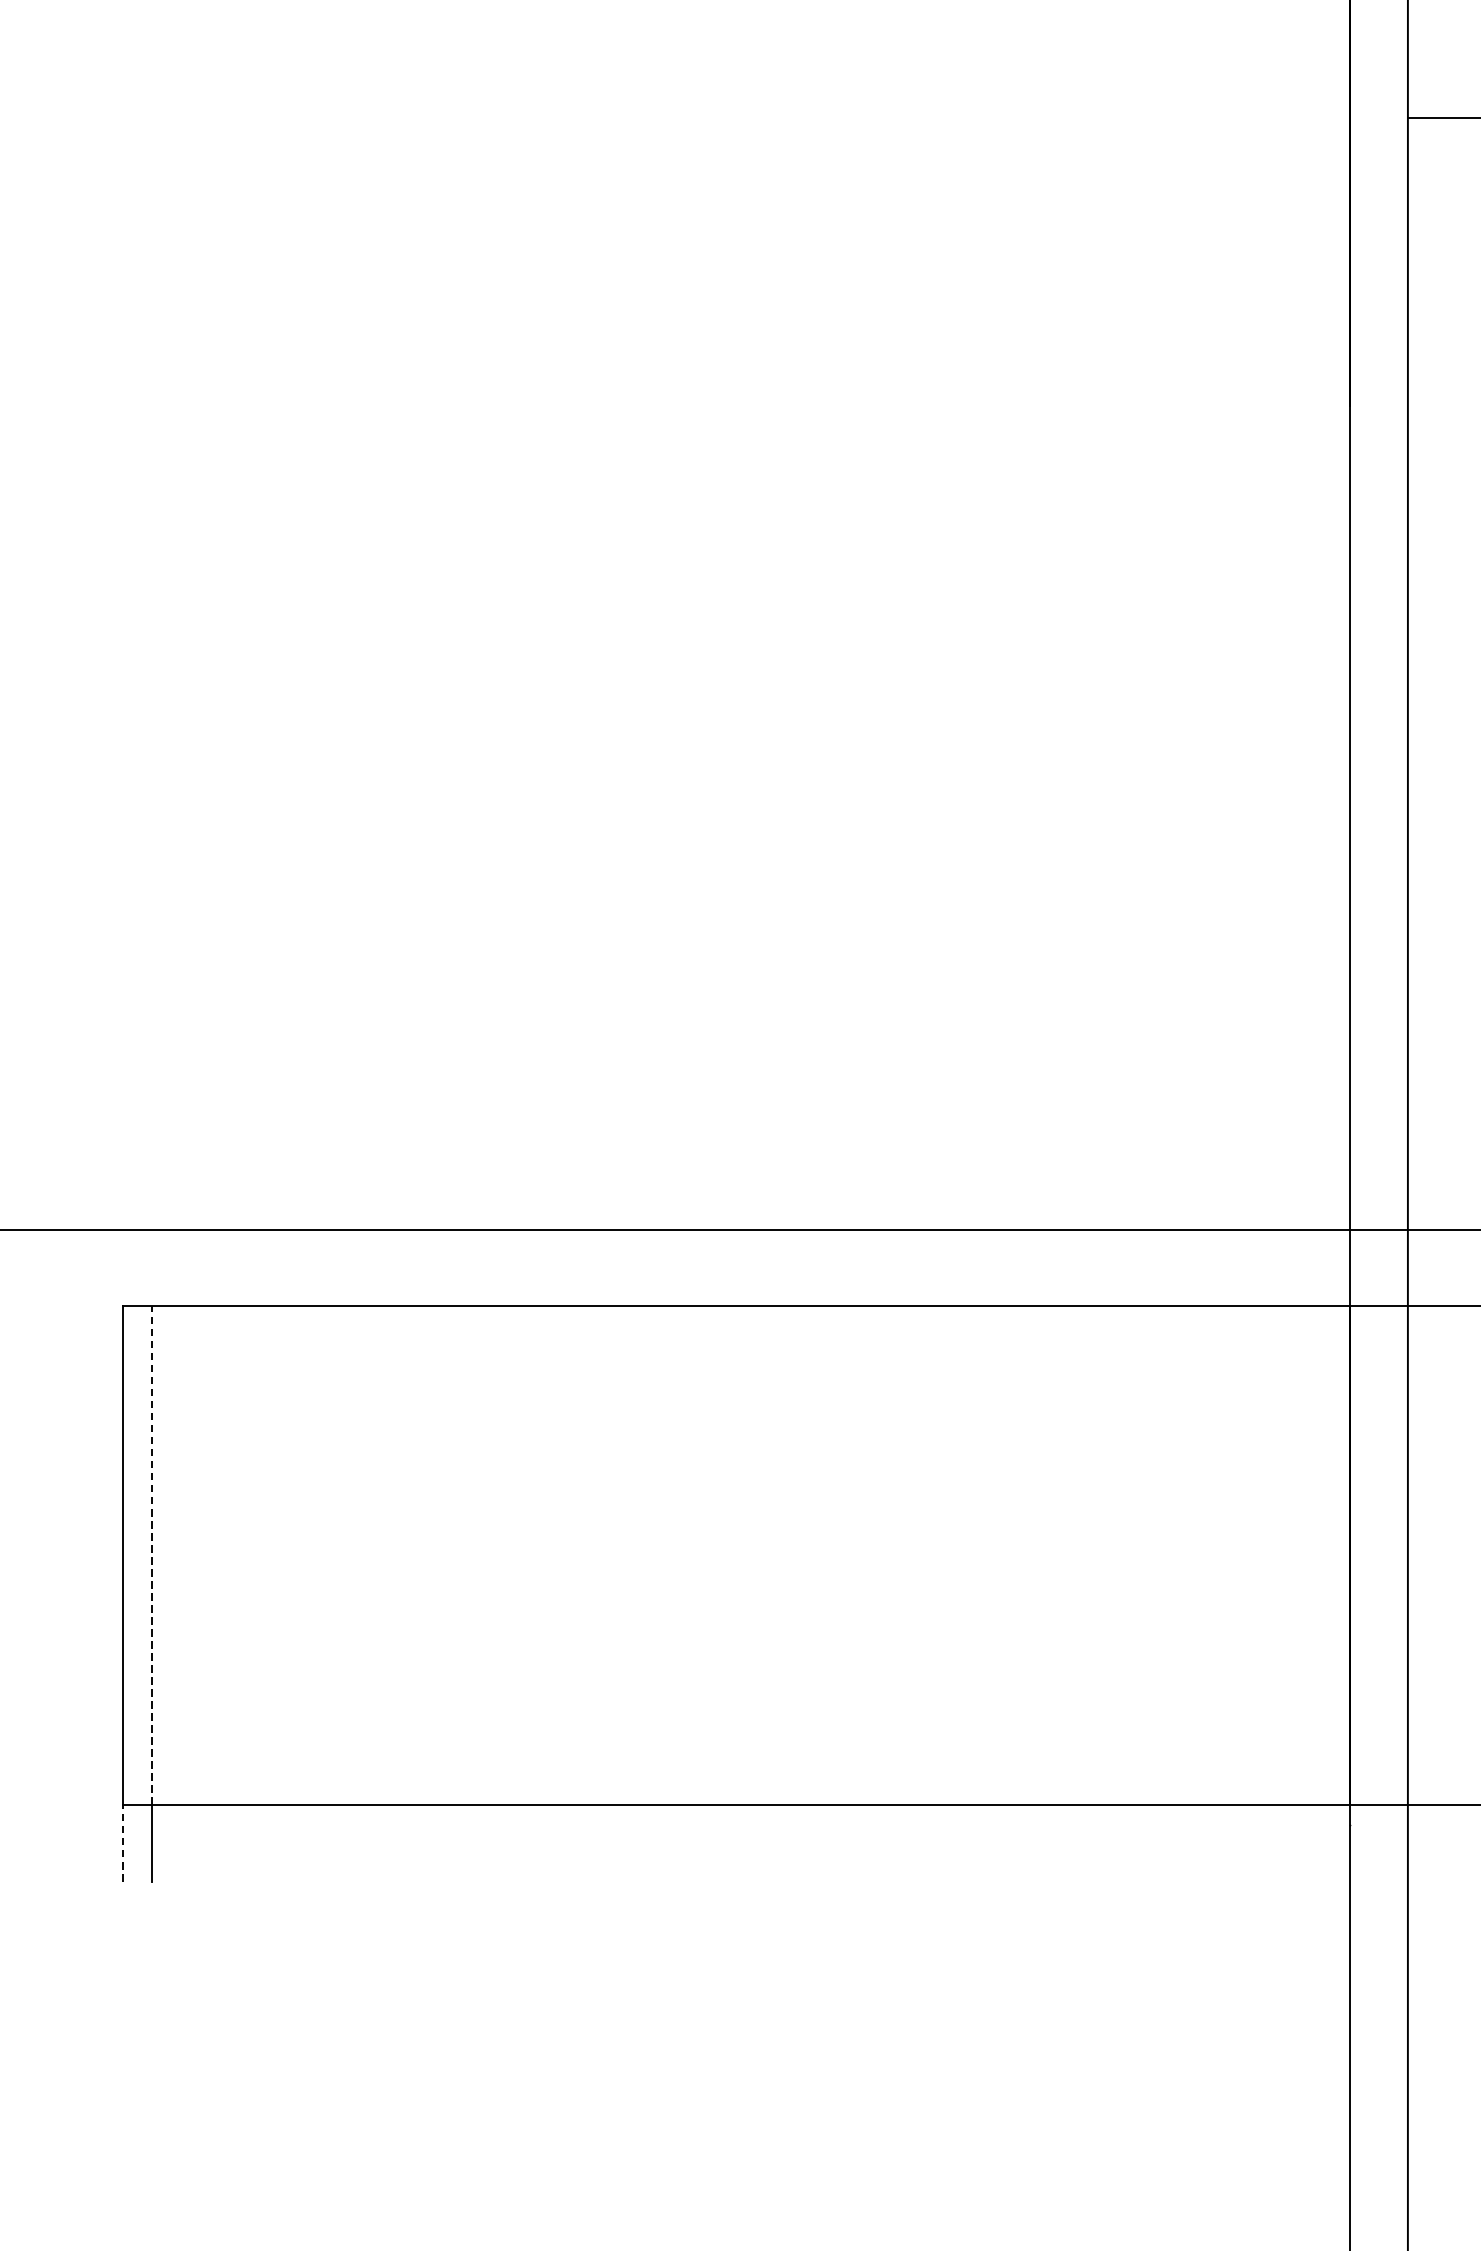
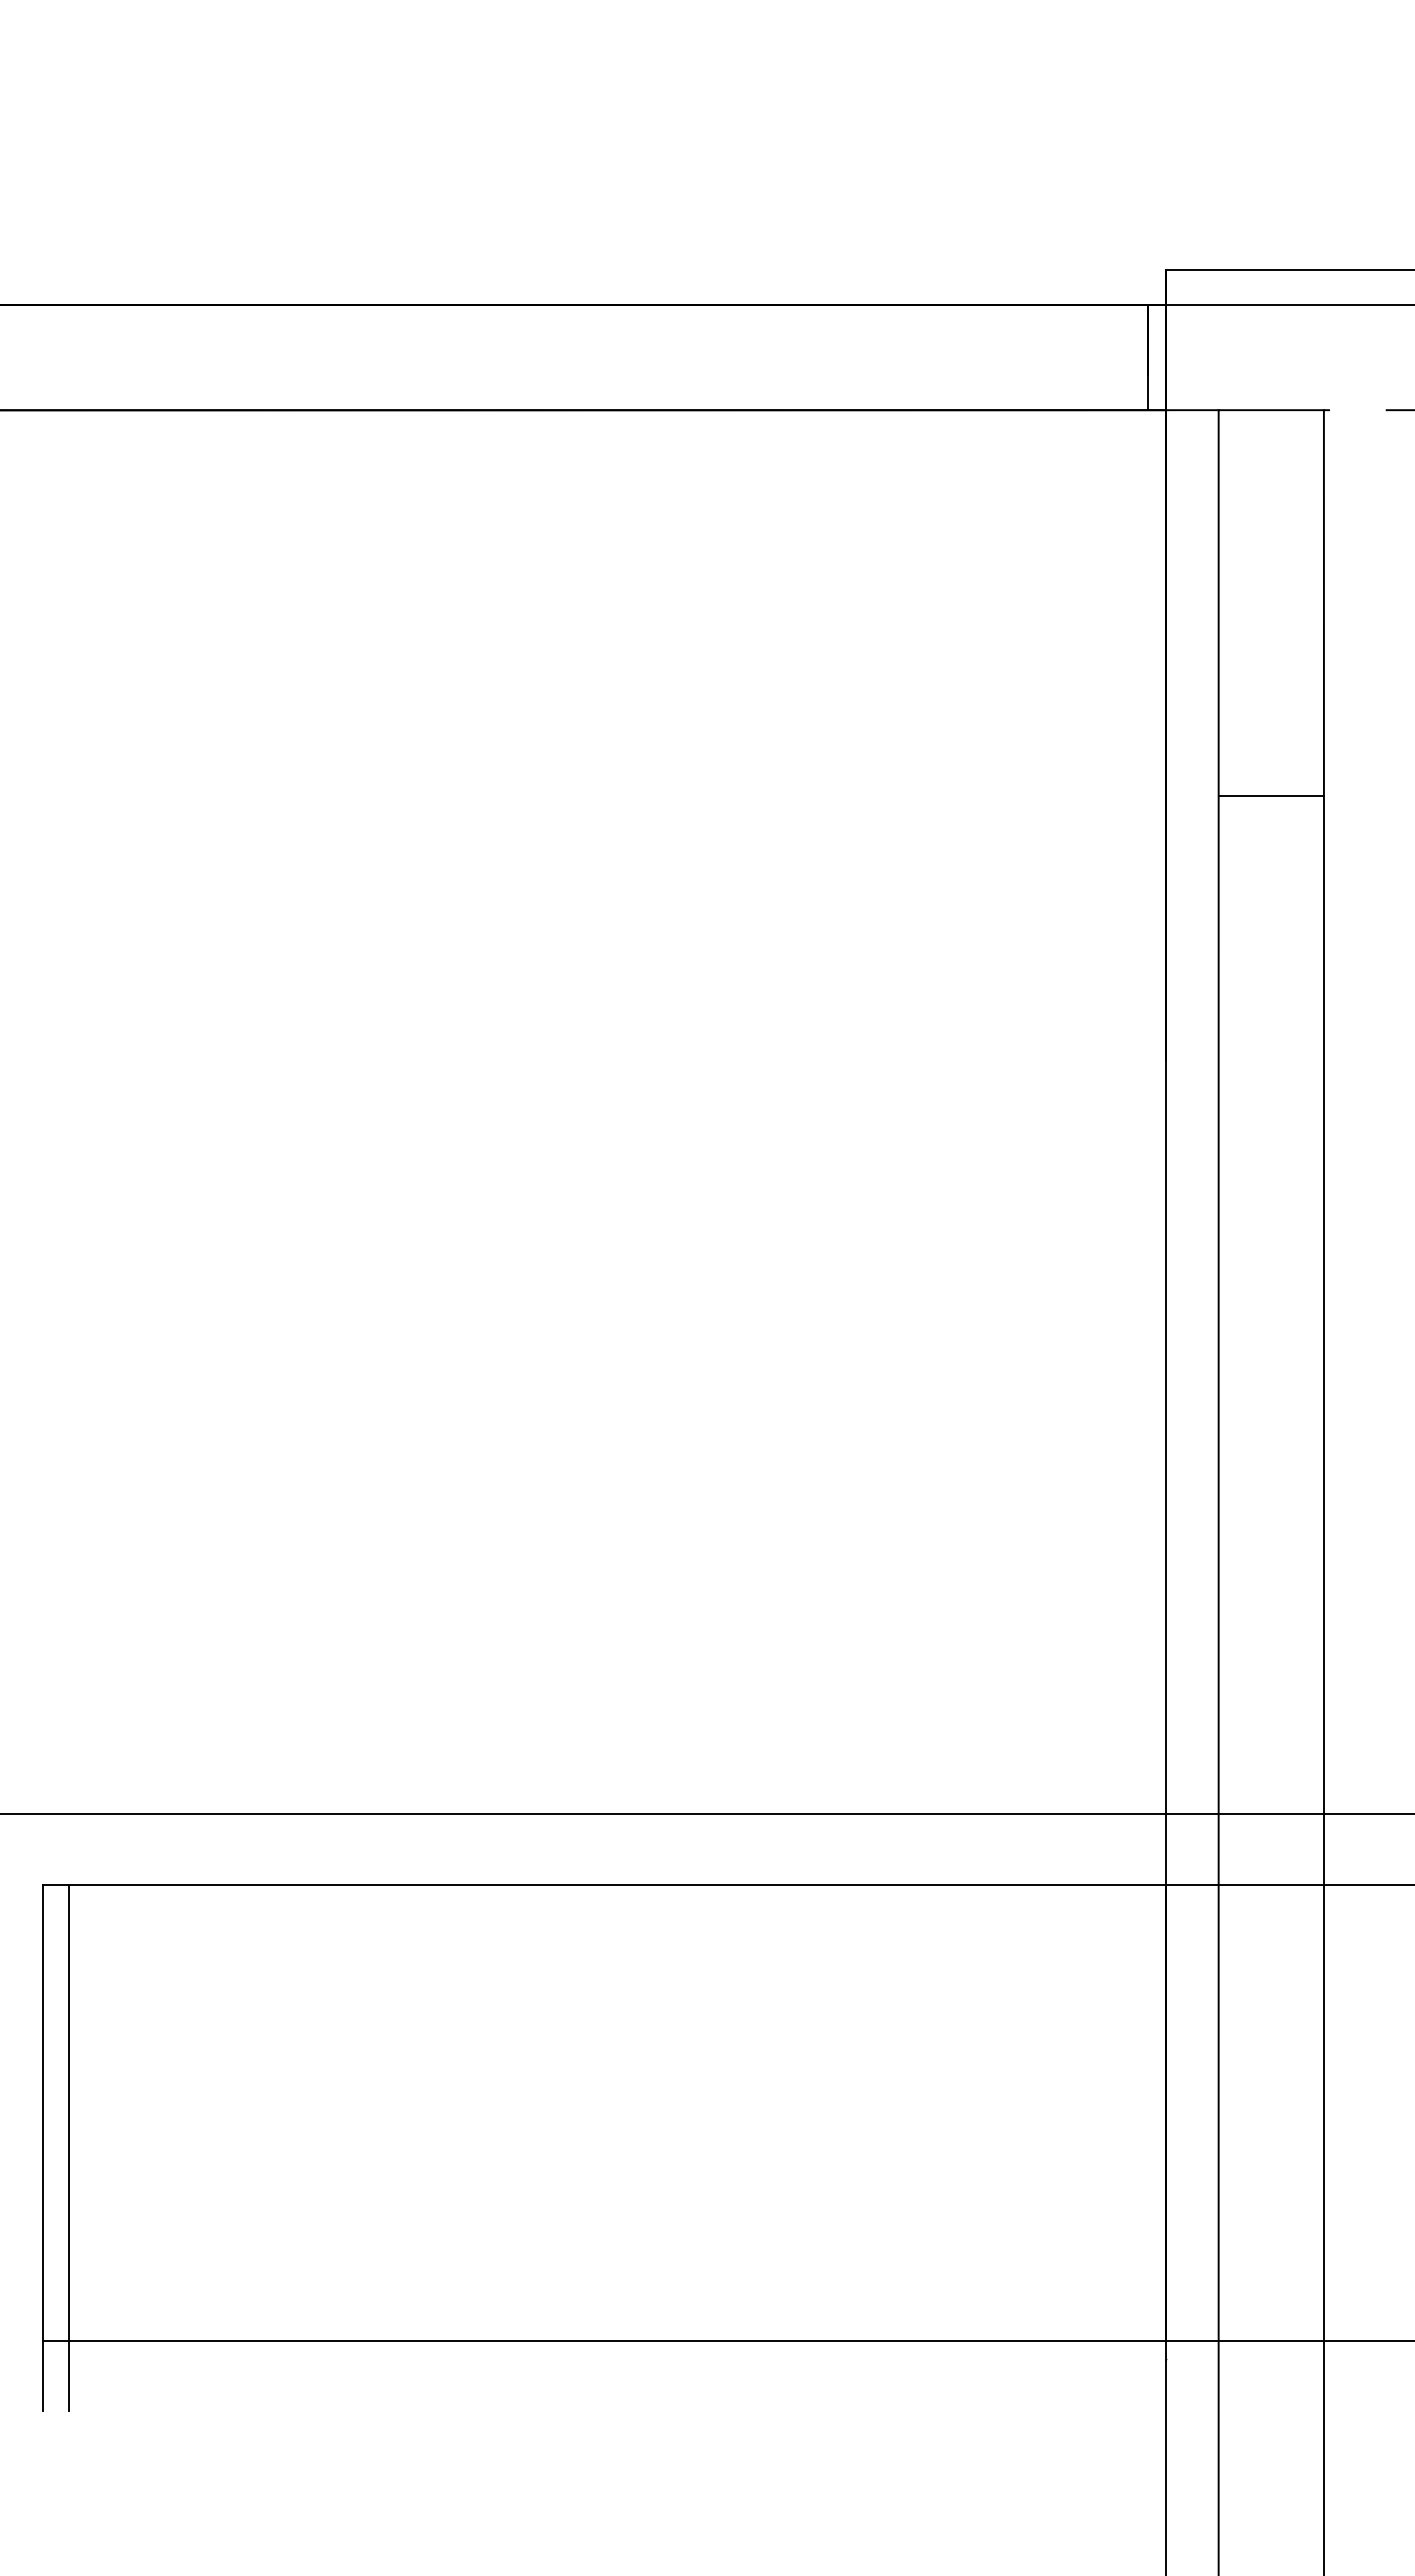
line: (151, 1555) -> (68, 2112), dashed -> solid
line: (123, 1842) -> (42, 2375), dashed -> solid

